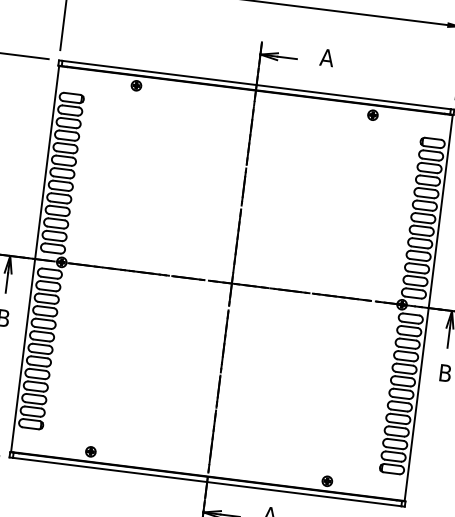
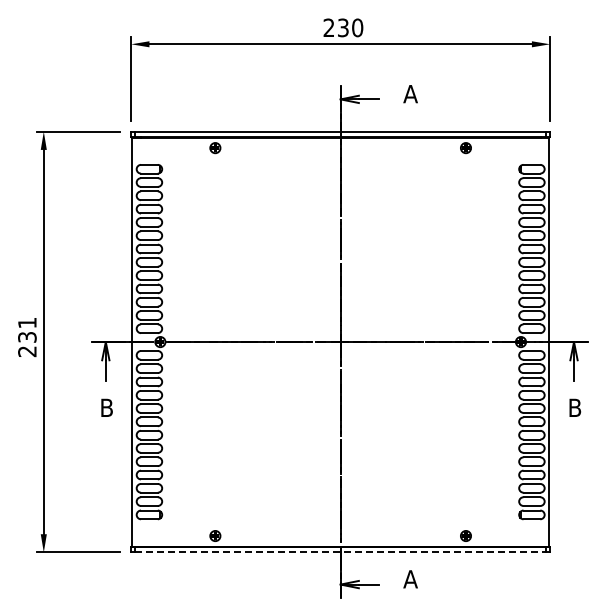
line: (207, 482) -> (340, 552), solid -> dashed

